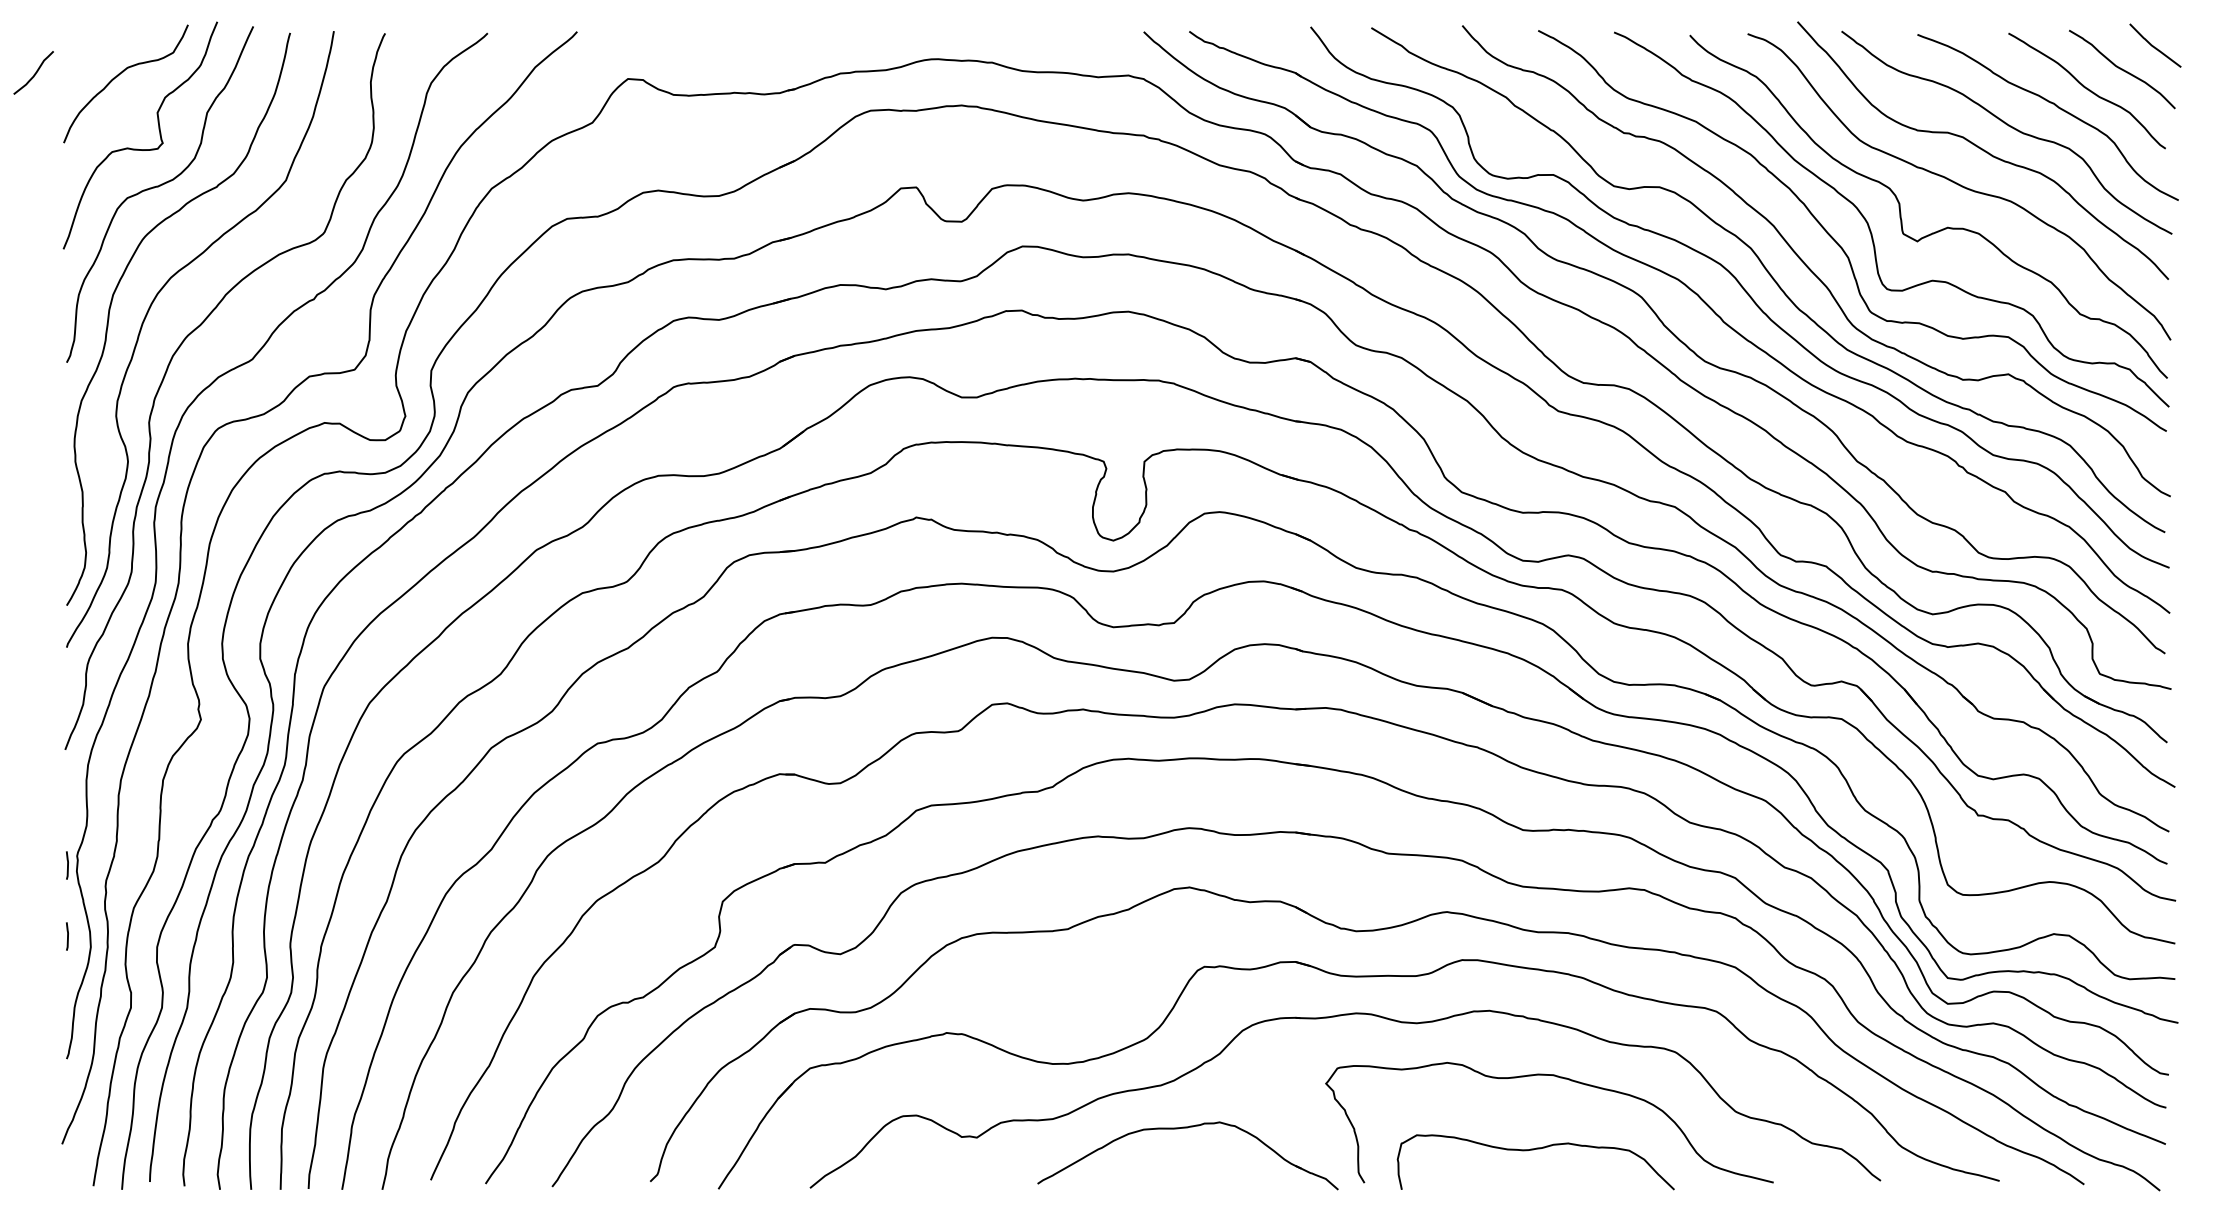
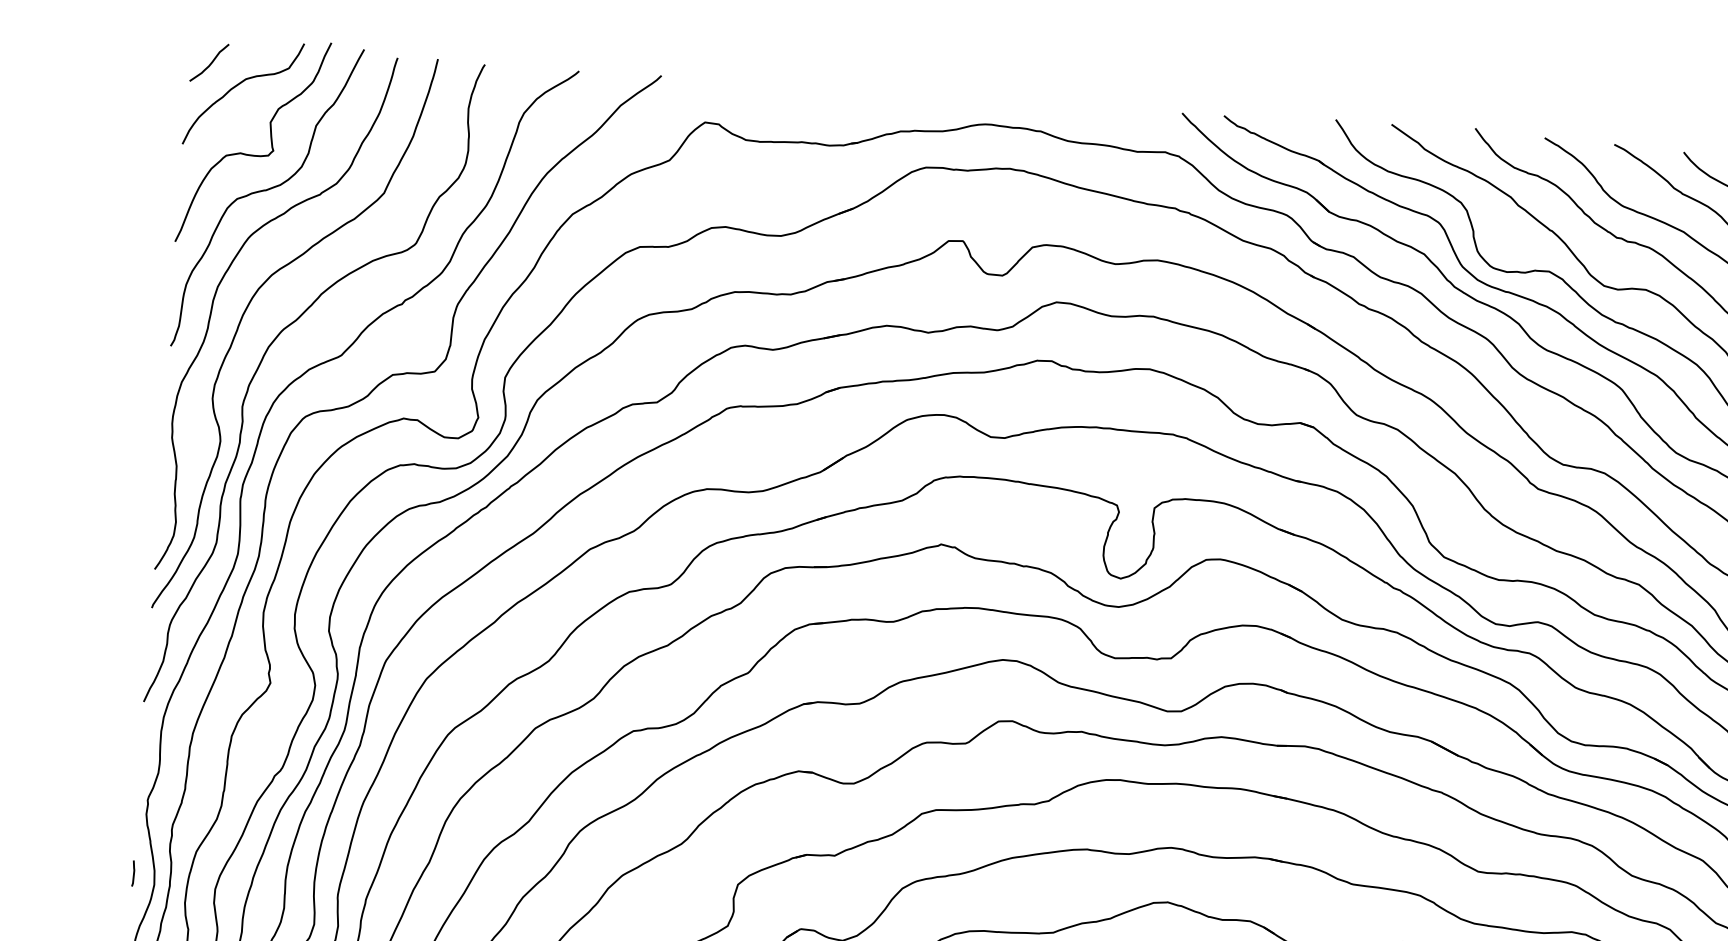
curve: (34, 73) -> (210, 63), moved
line: (67, 865) -> (138, 808), removed

